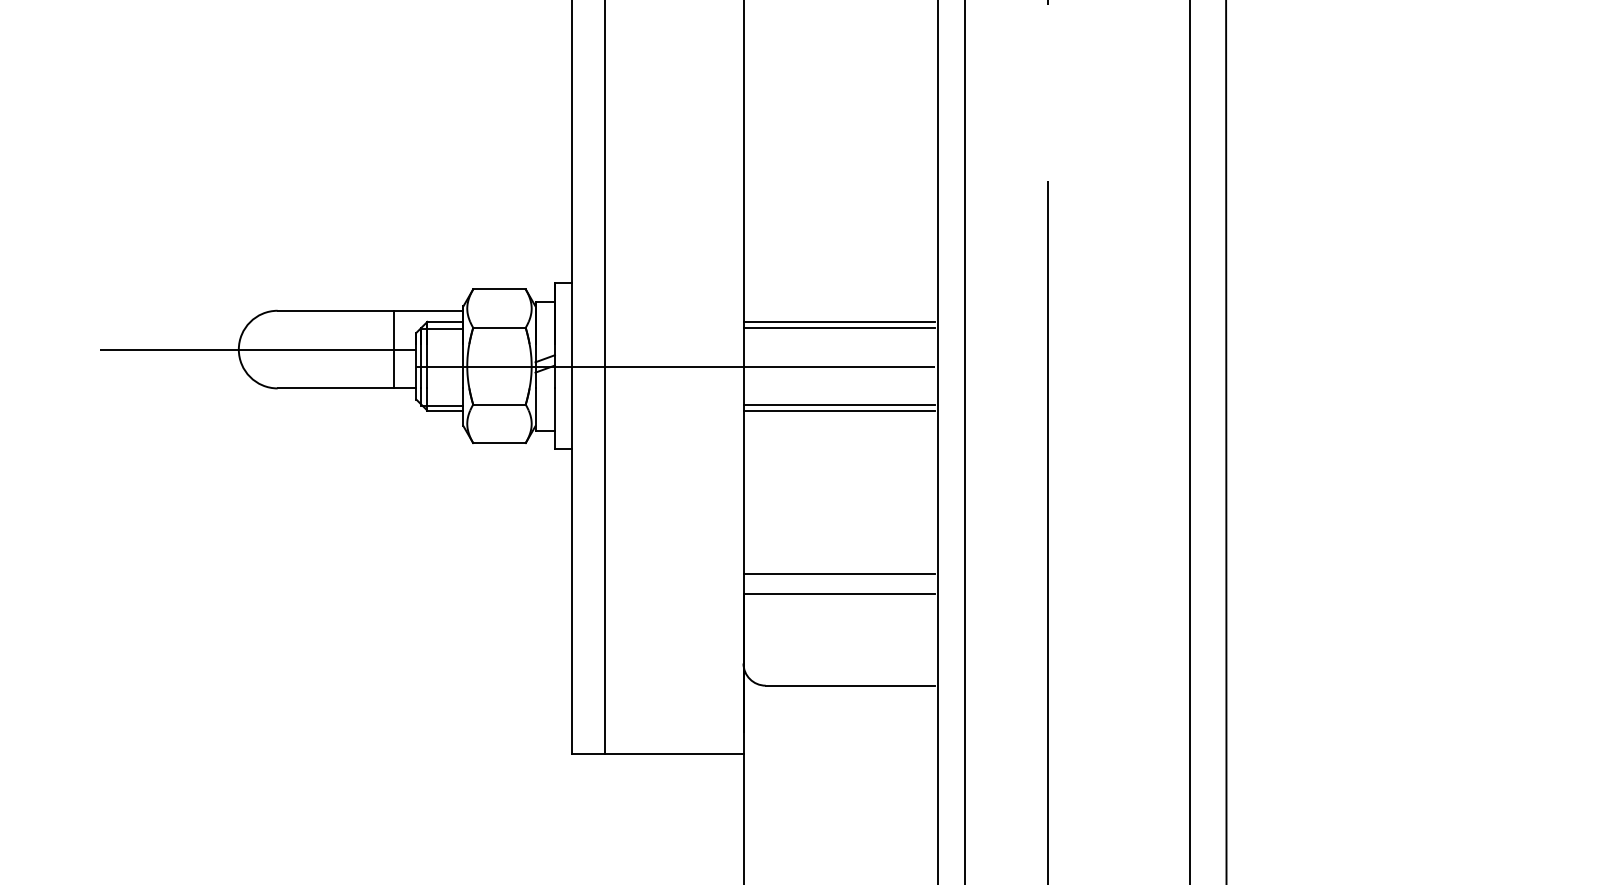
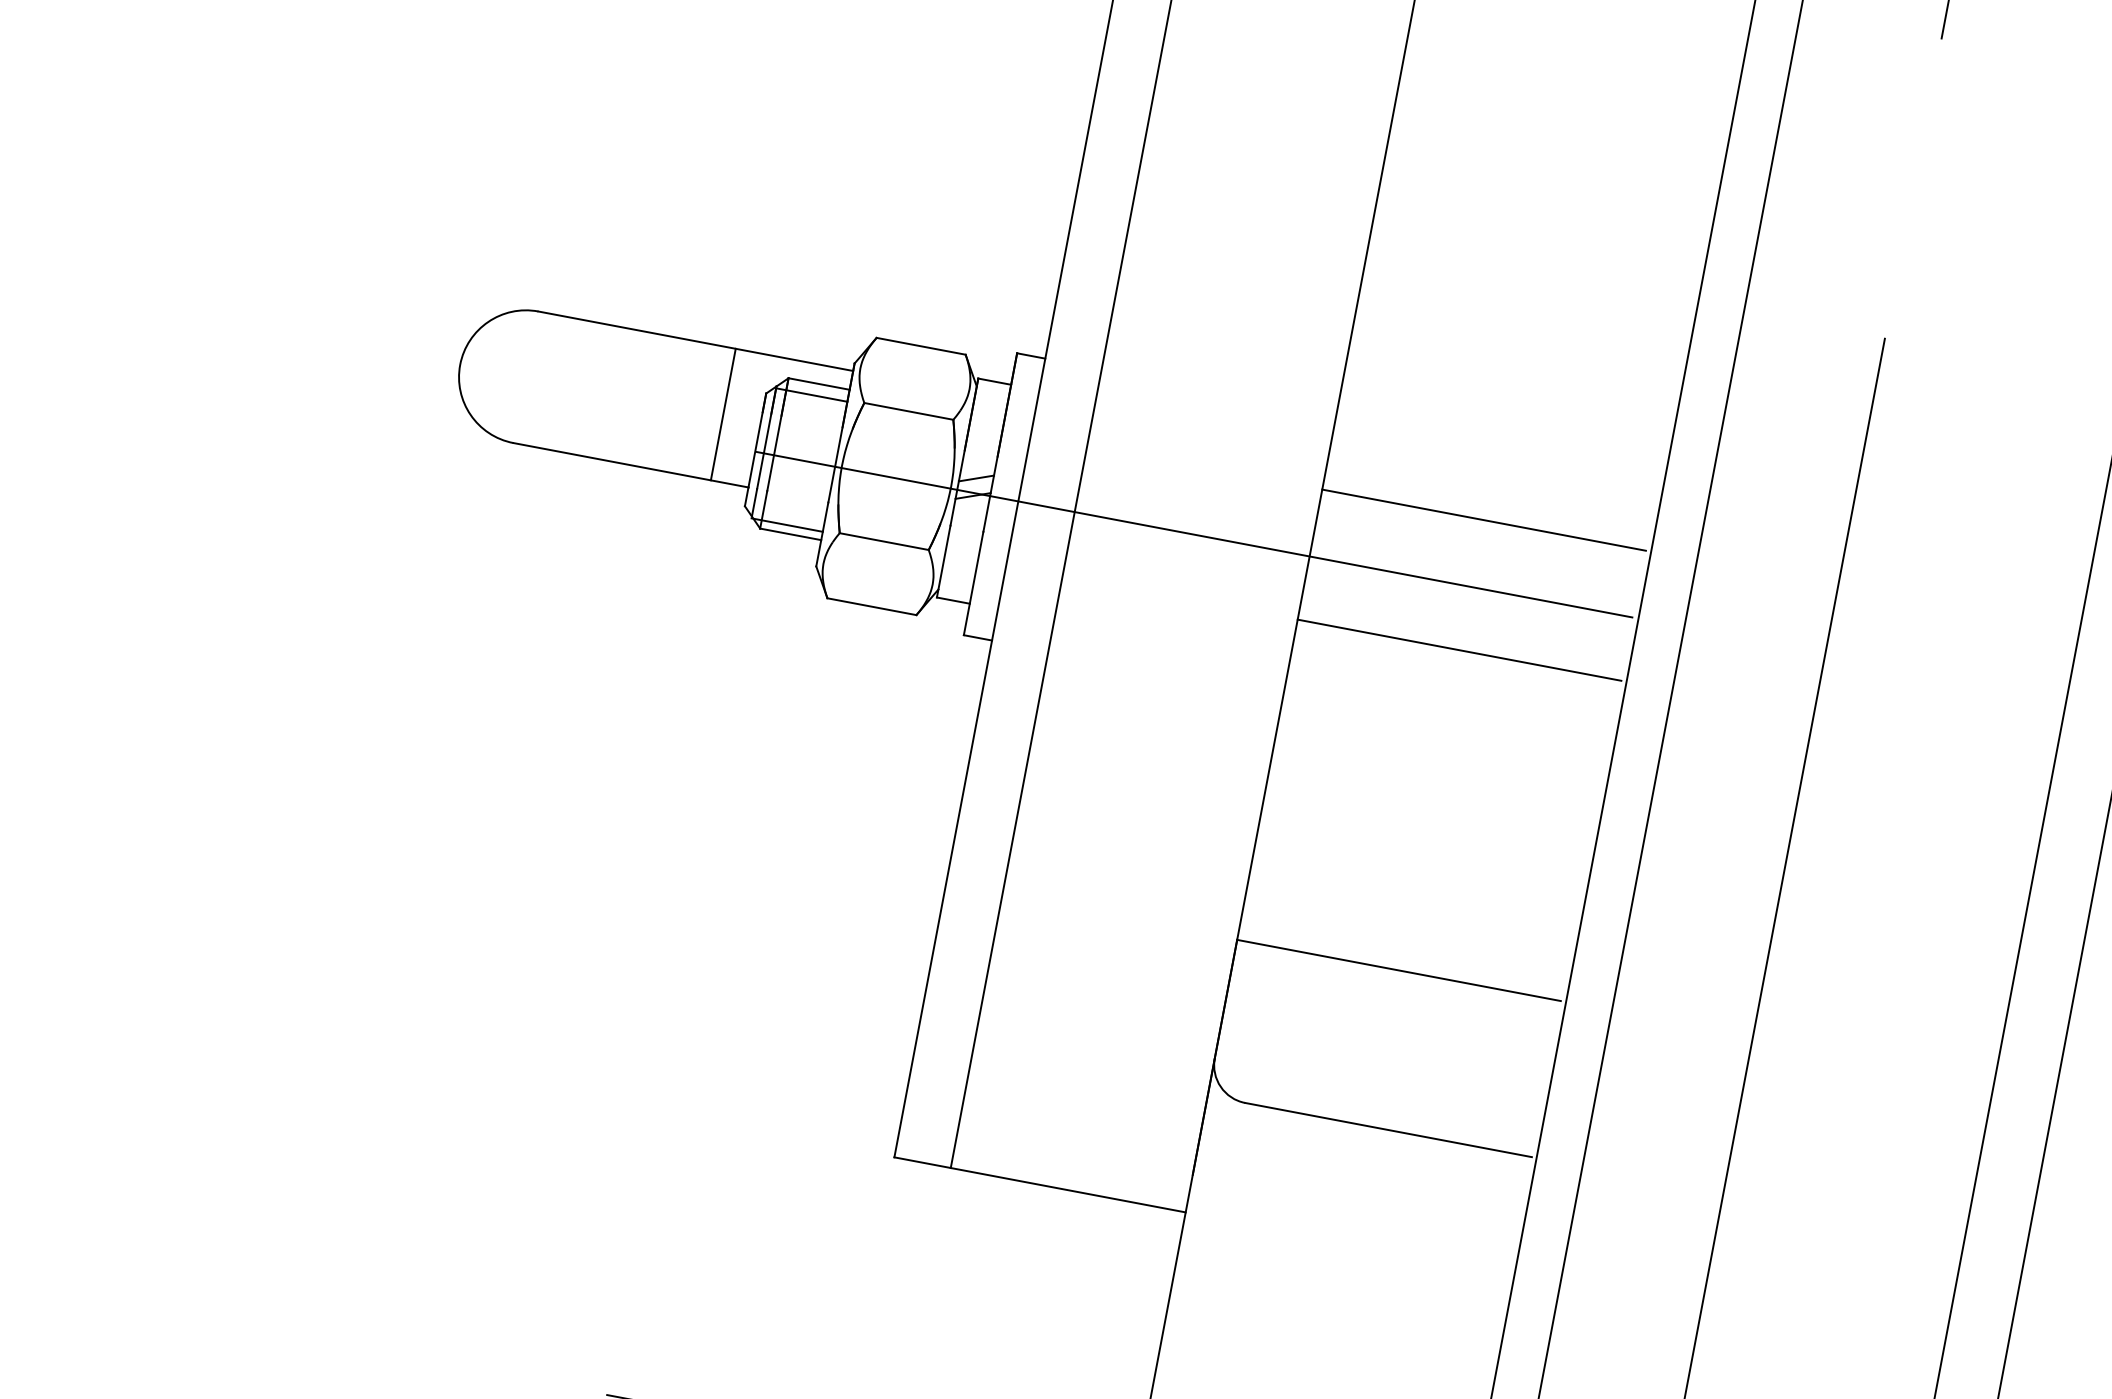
line: (838, 321) -> (1485, 509), removed
line: (258, 349) -> (493, 370), removed
line: (838, 410) -> (1456, 660), removed
line: (838, 574) -> (1404, 937), removed

